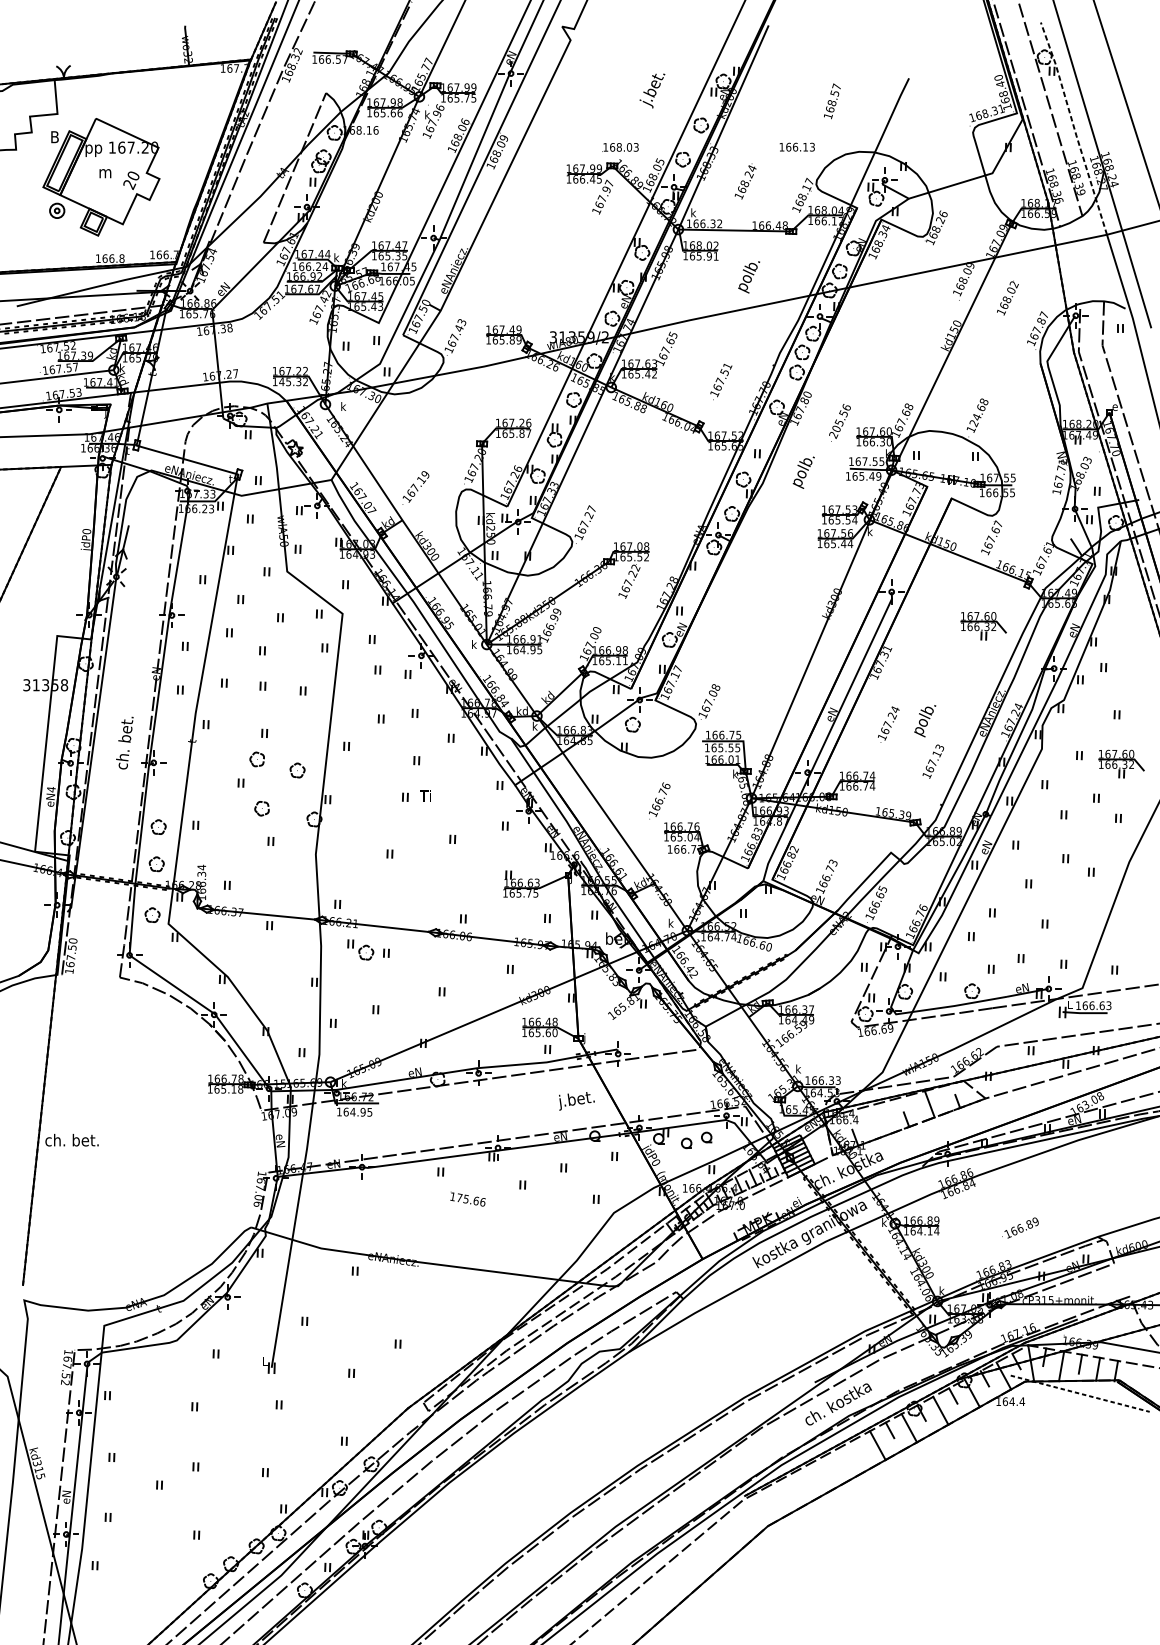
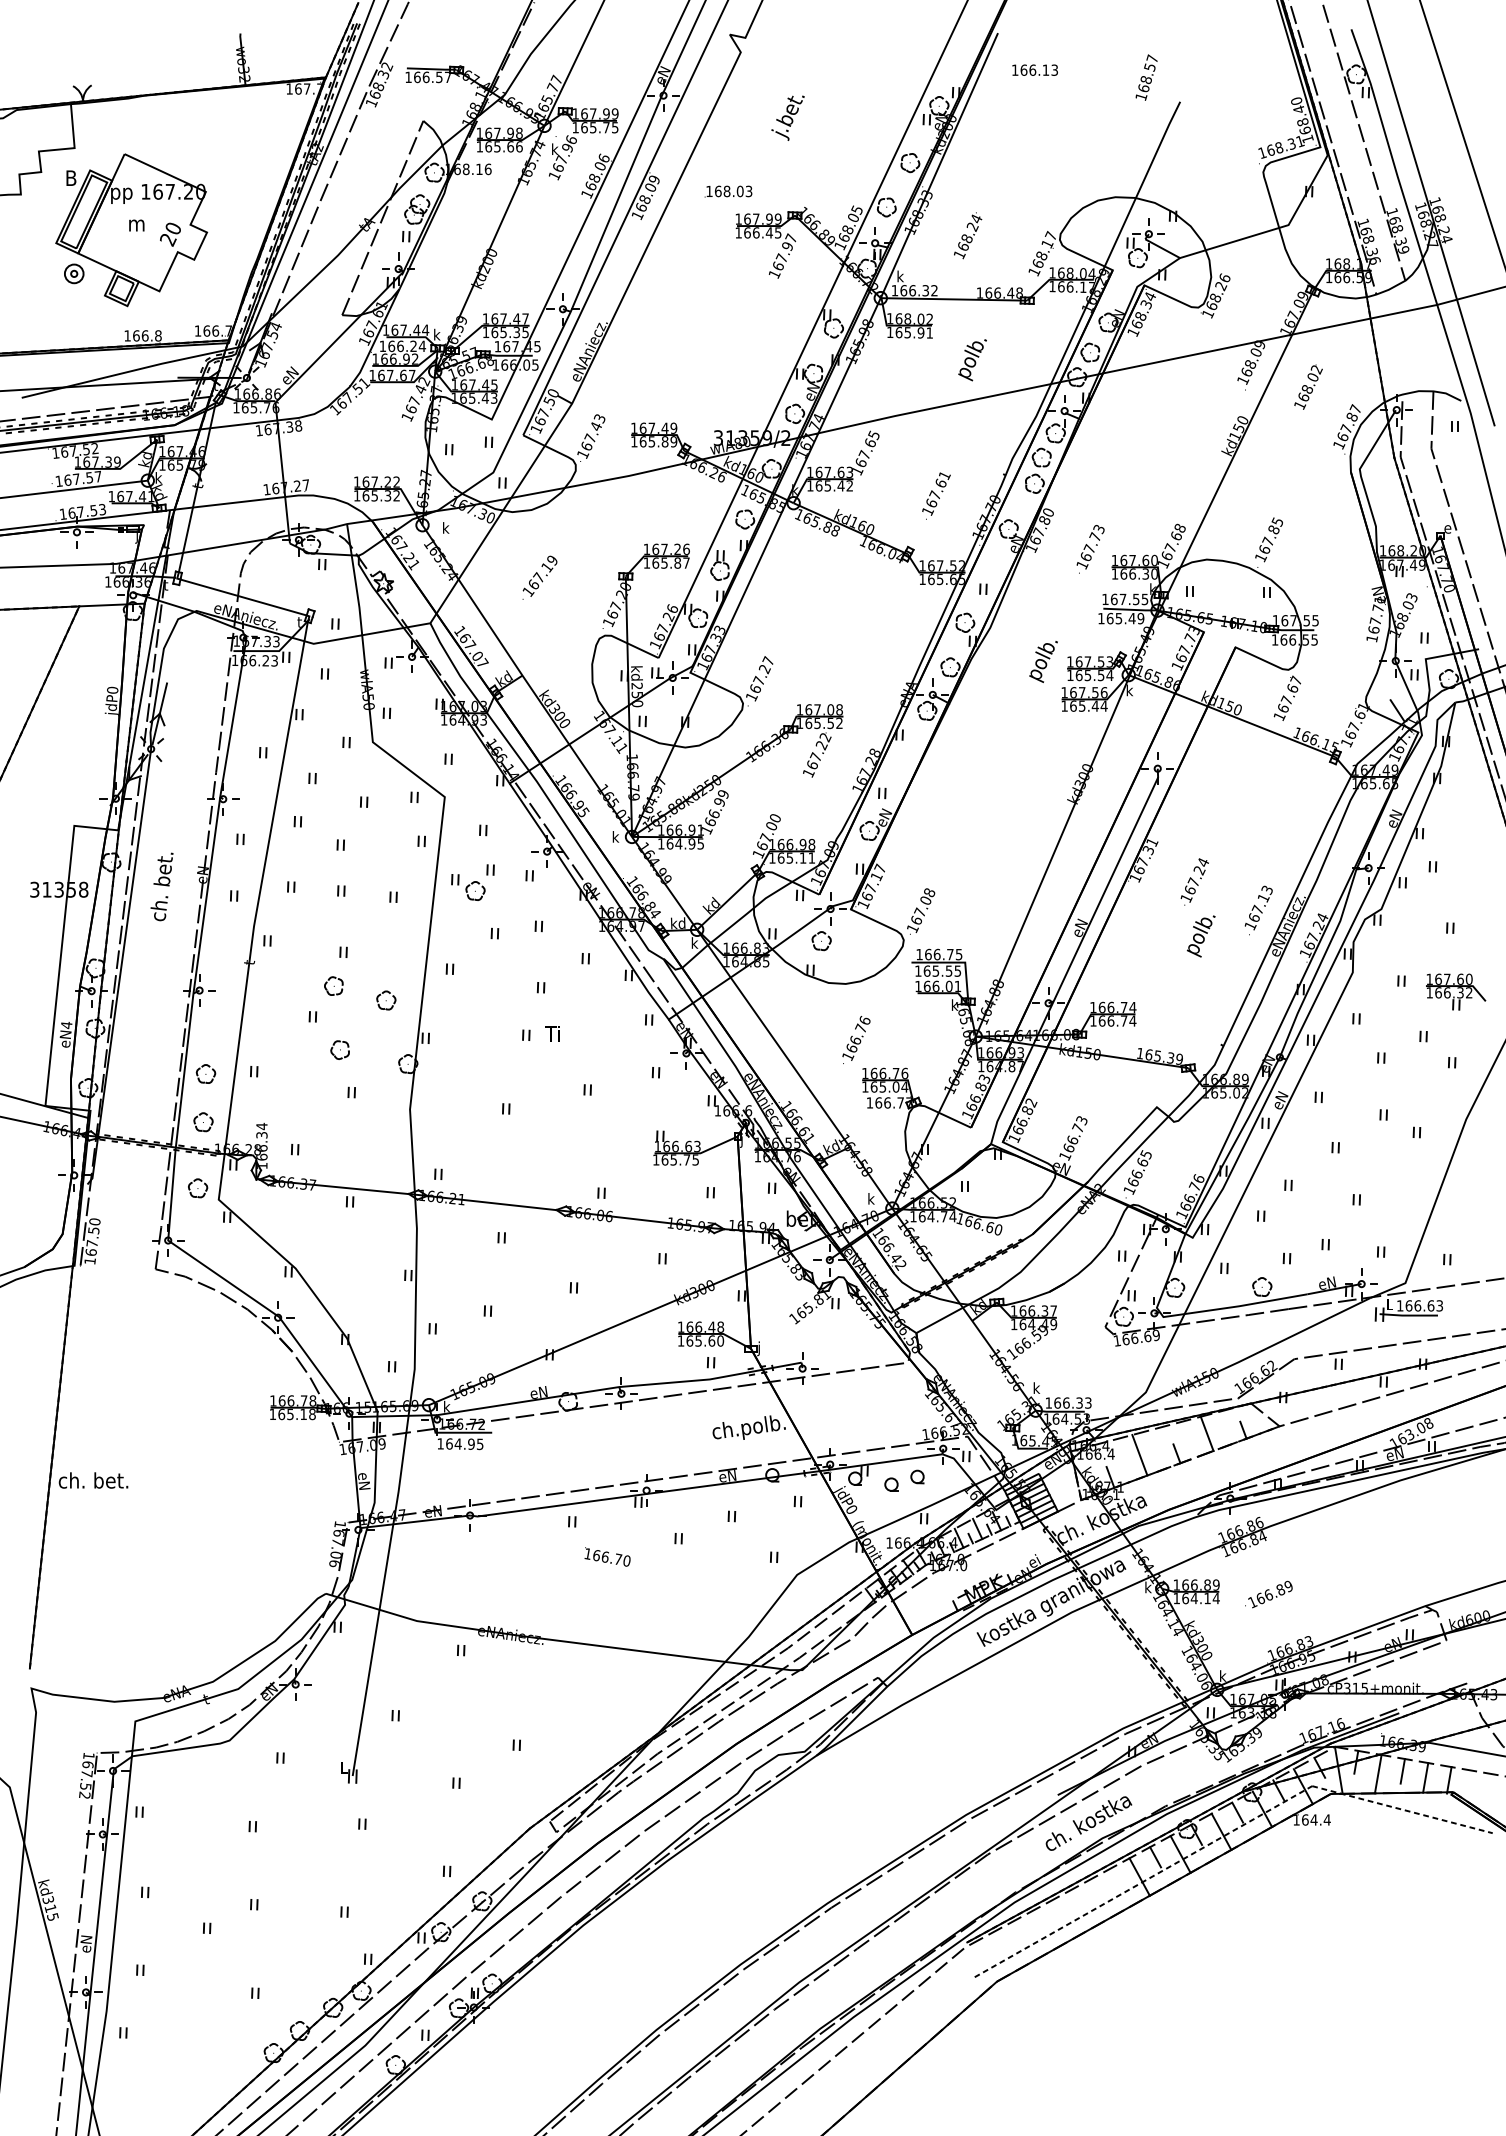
part: (652, 90) -> (787, 117), moved
text: (832, 101) -> (1146, 77), moved
line: (1074, 128) -> (1394, 167), dashed -> solid
text: (796, 146) -> (1034, 69), moved
text: (620, 147) -> (728, 191), moved
text: (724, 372) -> (940, 483), 167.51 -> 167.61
text: (281, 381) -> (365, 495), 145.32 -> 165.32
text: (978, 412) -> (1270, 535), 124.68 -> 167.85
text: (839, 421) -> (1090, 547), 205.56 -> 167.73
text: (803, 472) -> (1043, 661), moved
text: (415, 487) -> (539, 577), moved
part: (983, 625) -> (1277, 812), removed
text: (888, 724) -> (1194, 881), moved
text: (124, 742) -> (161, 886), moved
text: (933, 763) -> (1258, 910), moved
part: (360, 949) -> (468, 887), moved
text: (576, 1100) -> (748, 1428), j.bet. -> ch.polb.
line: (877, 1120) -> (1139, 1455), added
text: (471, 1199) -> (611, 1557), 175.66 -> 166.70
text: (1020, 1228) -> (1268, 1594), moved
line: (880, 1449) -> (1143, 1881), added

